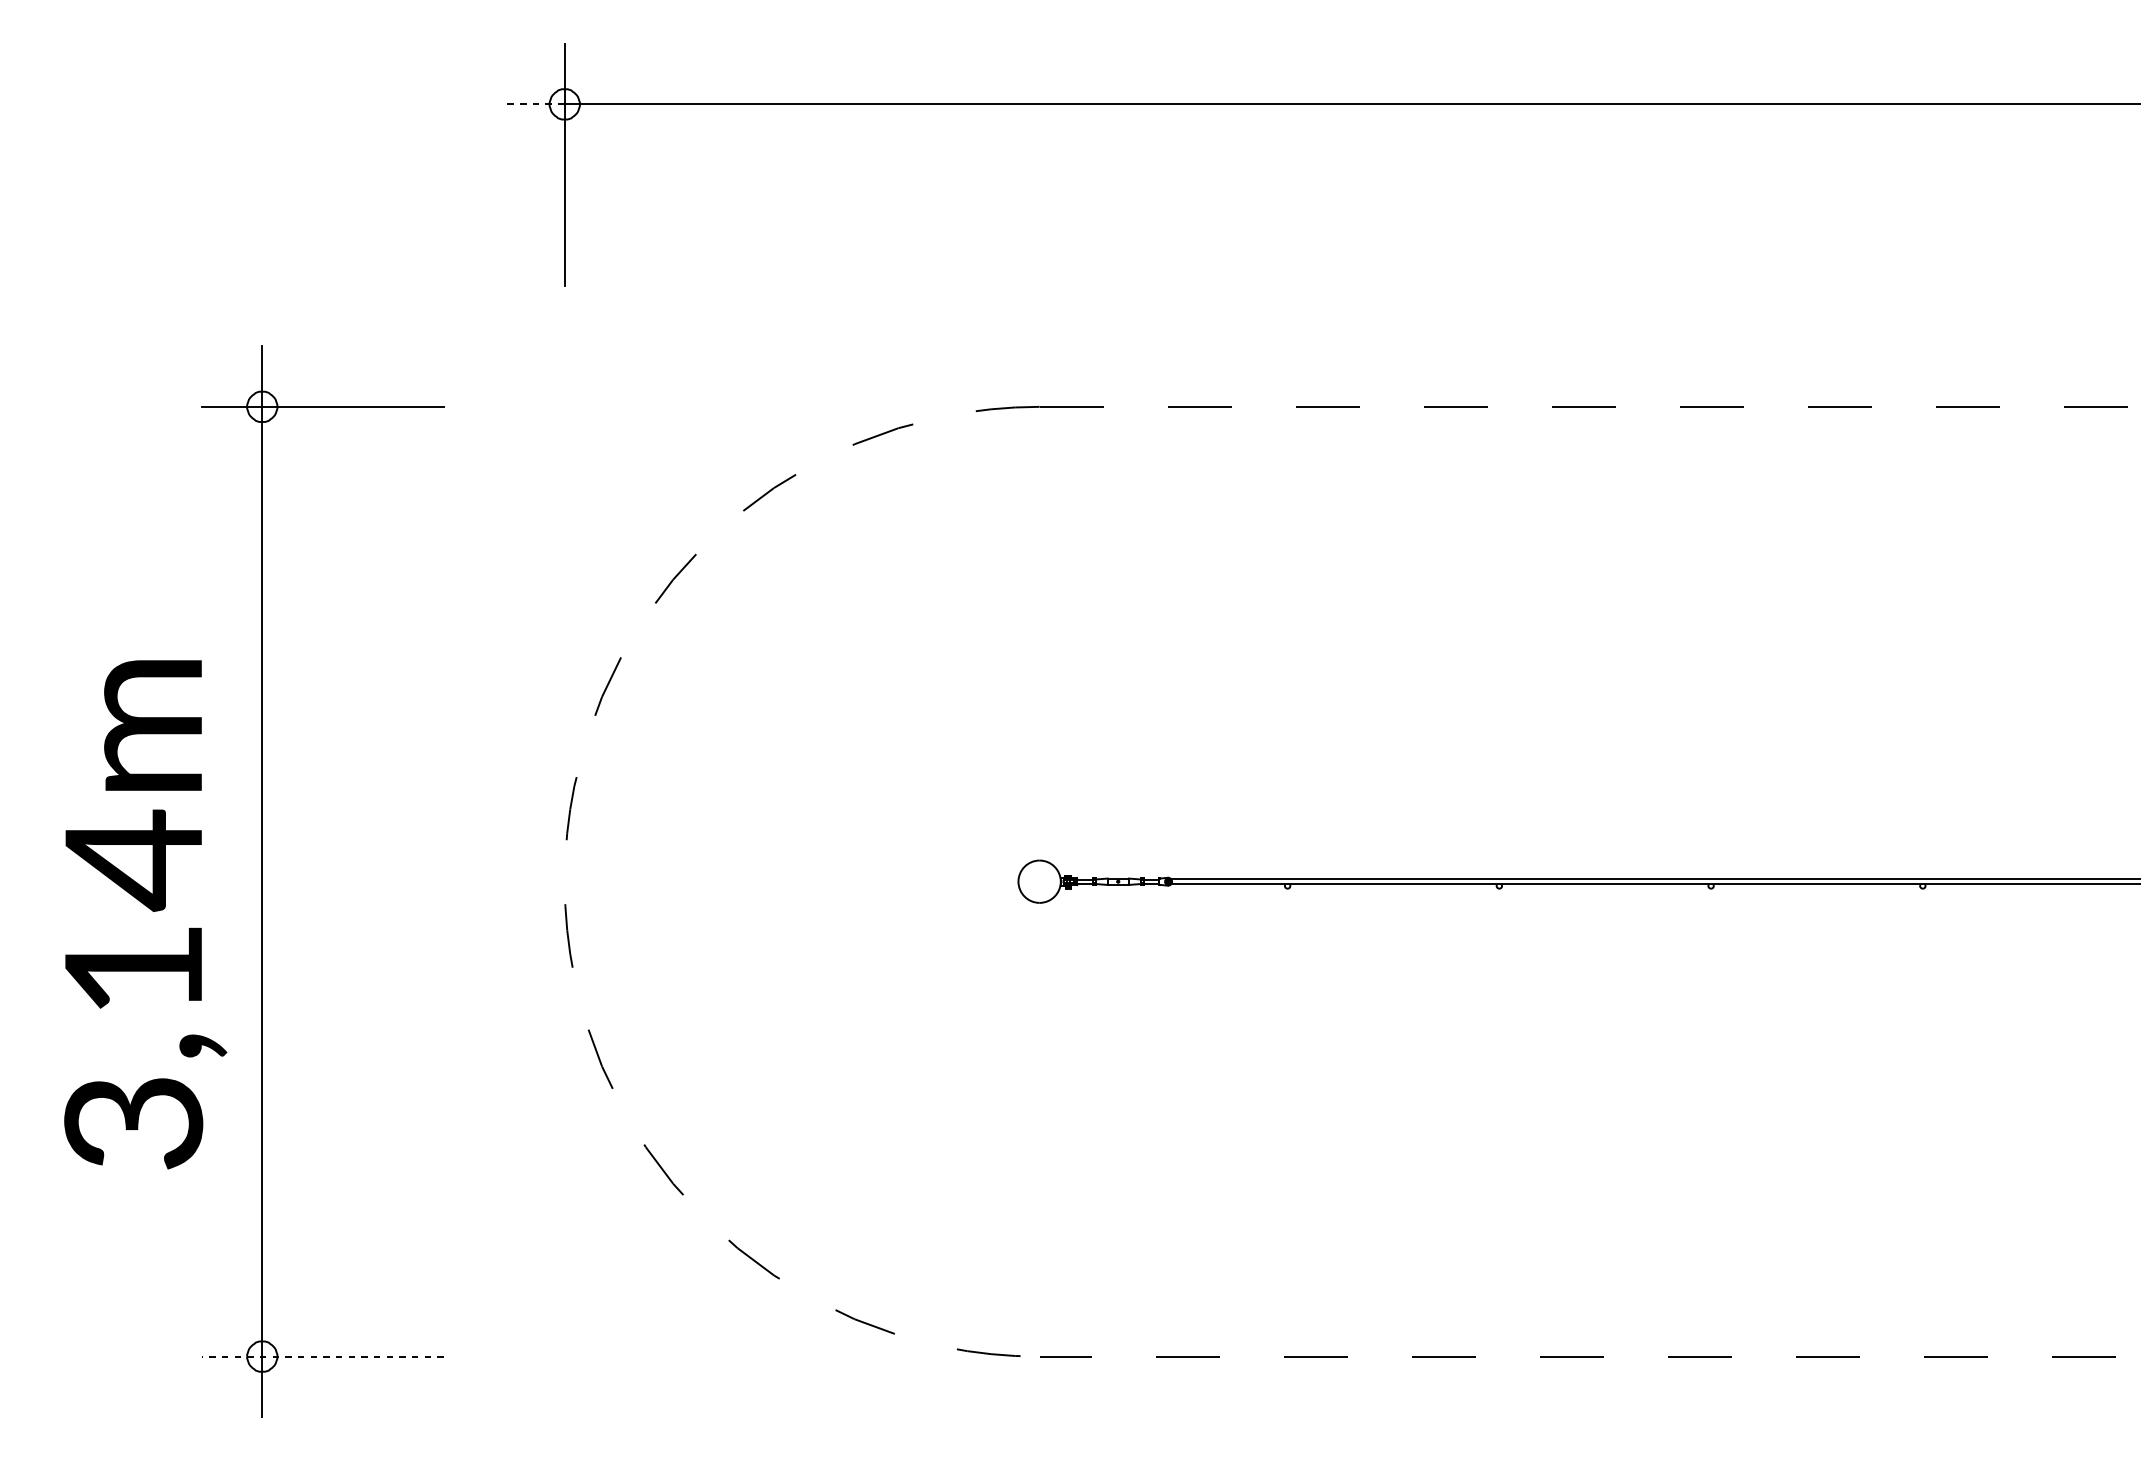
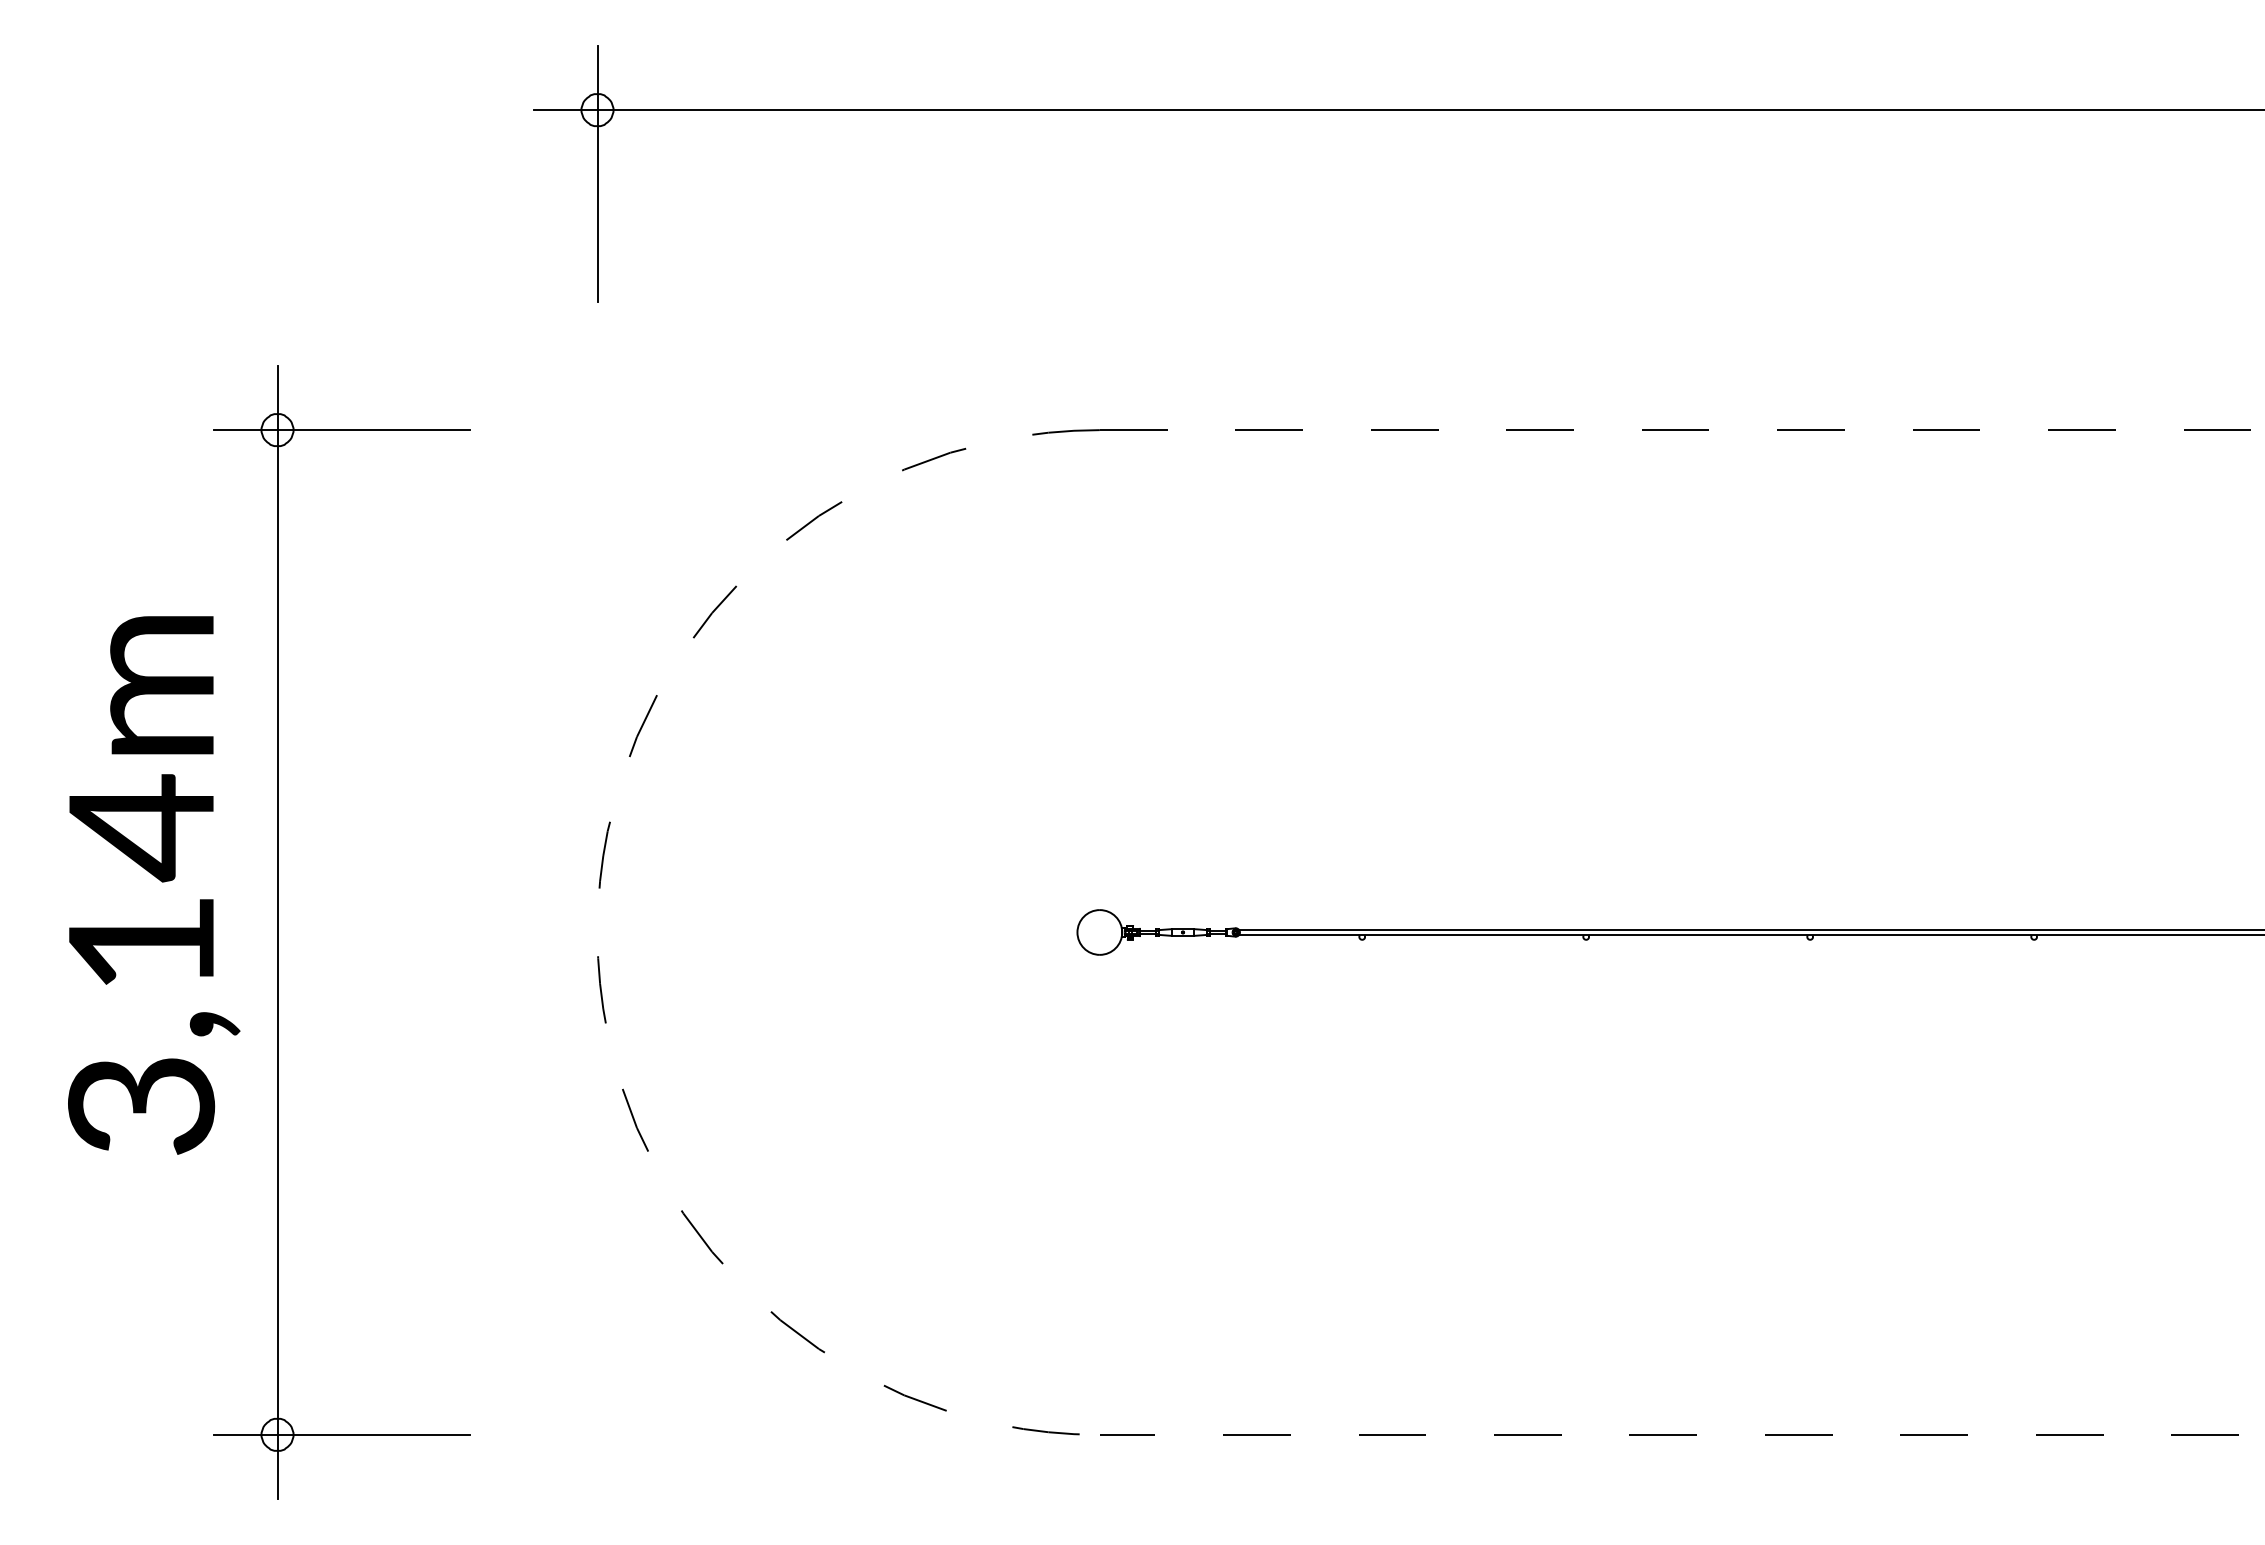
line: (534, 104) -> (565, 110), dashed -> solid
text: (145, 914) -> (154, 885), moved
line: (322, 1356) -> (341, 1434), dashed -> solid

